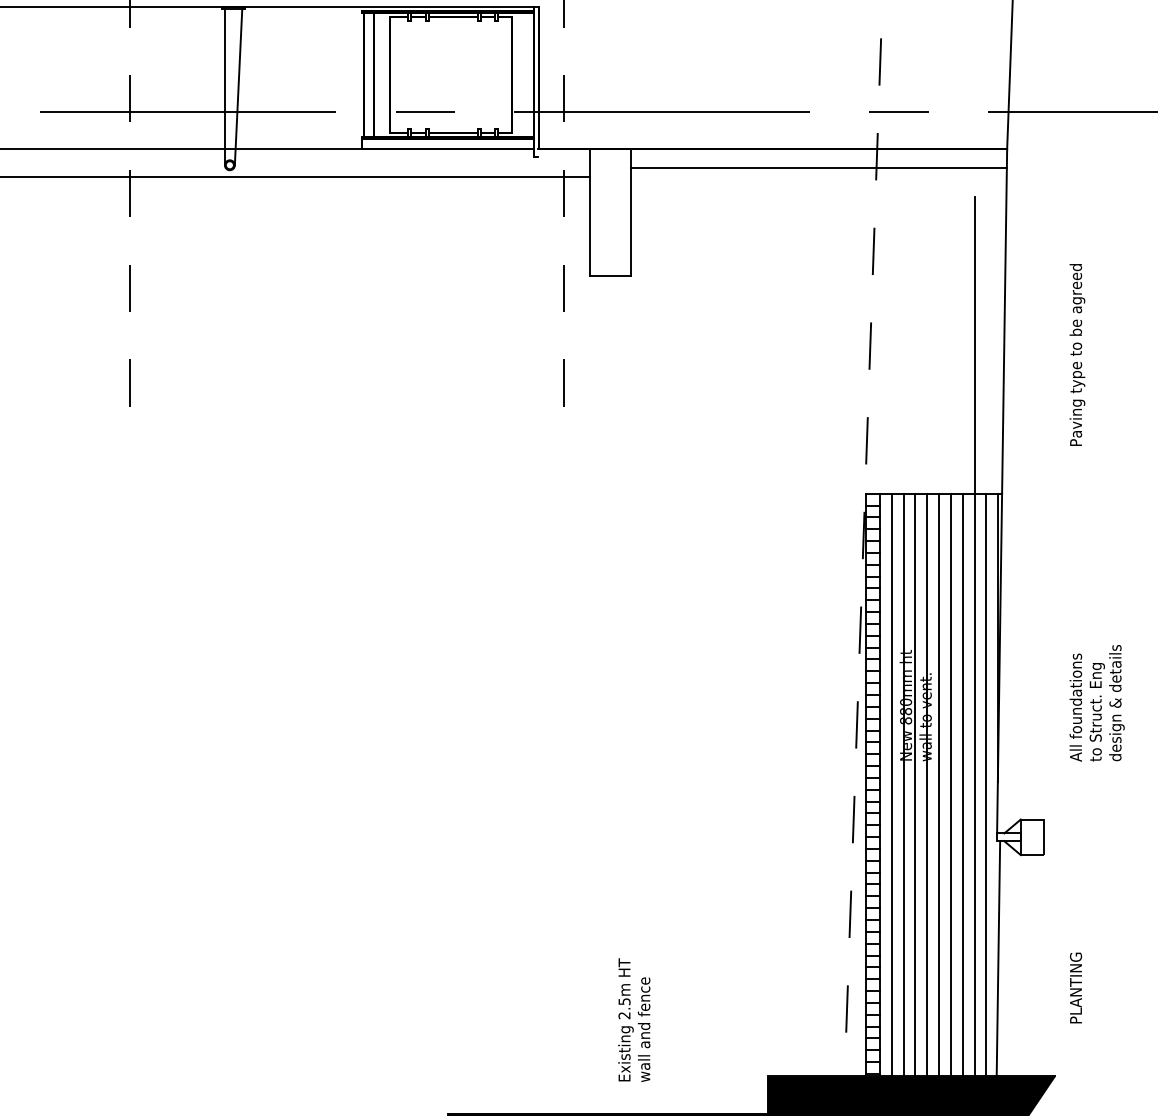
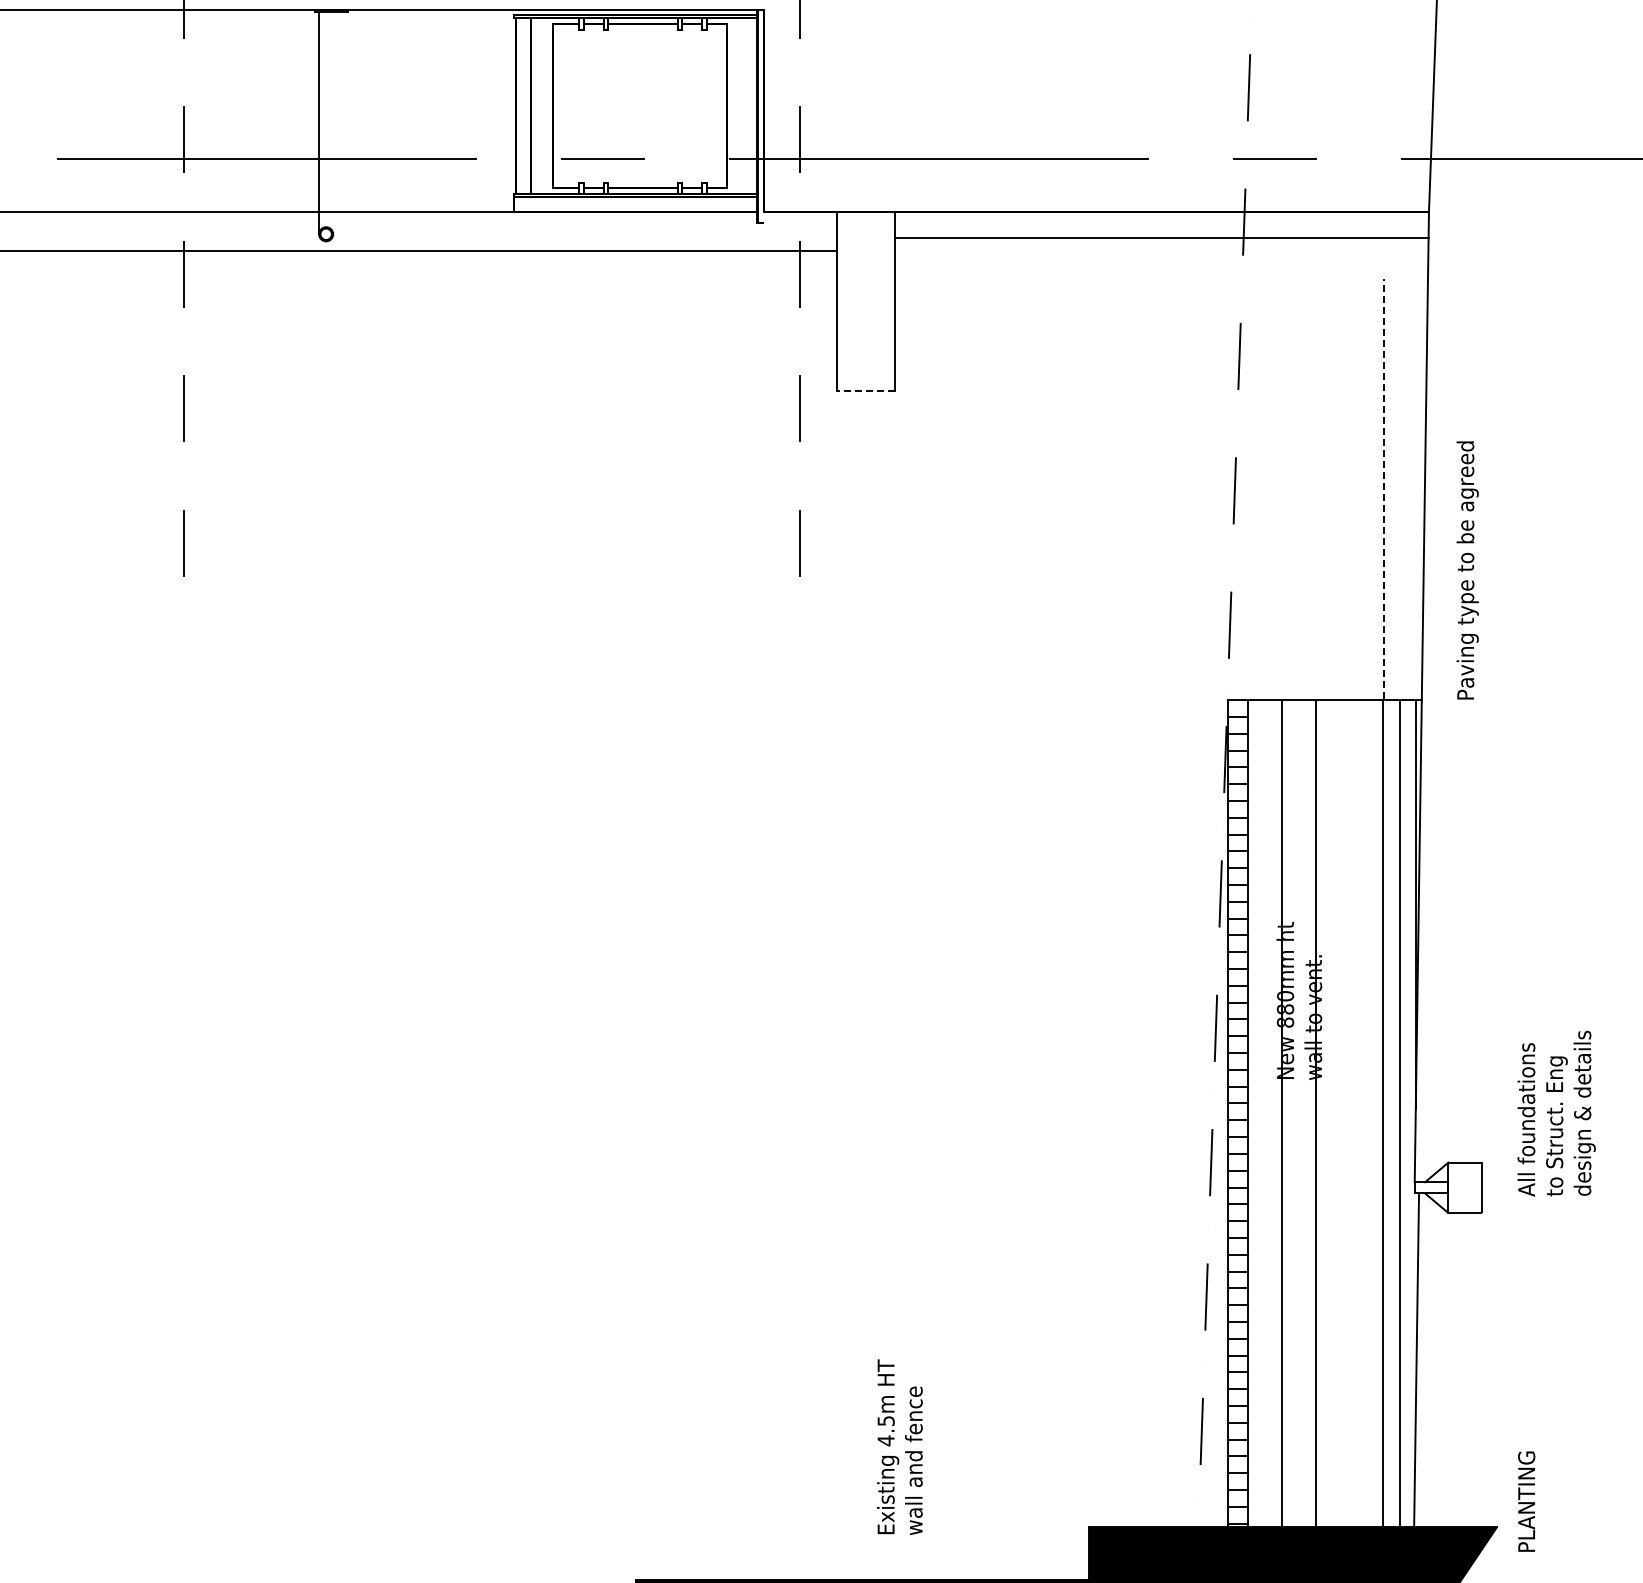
line: (238, 87) -> (338, 123), removed
line: (610, 276) -> (865, 391), solid -> dashed
line: (975, 344) -> (1383, 488), solid -> dashed
text: (1077, 355) -> (1467, 570), moved
text: (1097, 703) -> (1556, 1113), moved
line: (891, 784) -> (1265, 1113), removed
line: (915, 784) -> (1298, 1113), removed
line: (939, 784) -> (1332, 1113), removed
line: (951, 784) -> (1349, 1113), removed
line: (962, 784) -> (1365, 1113), removed
text: (1075, 987) -> (1526, 1501), moved
text: (624, 1015) -> (885, 1440), 2.5m -> 4.5m

